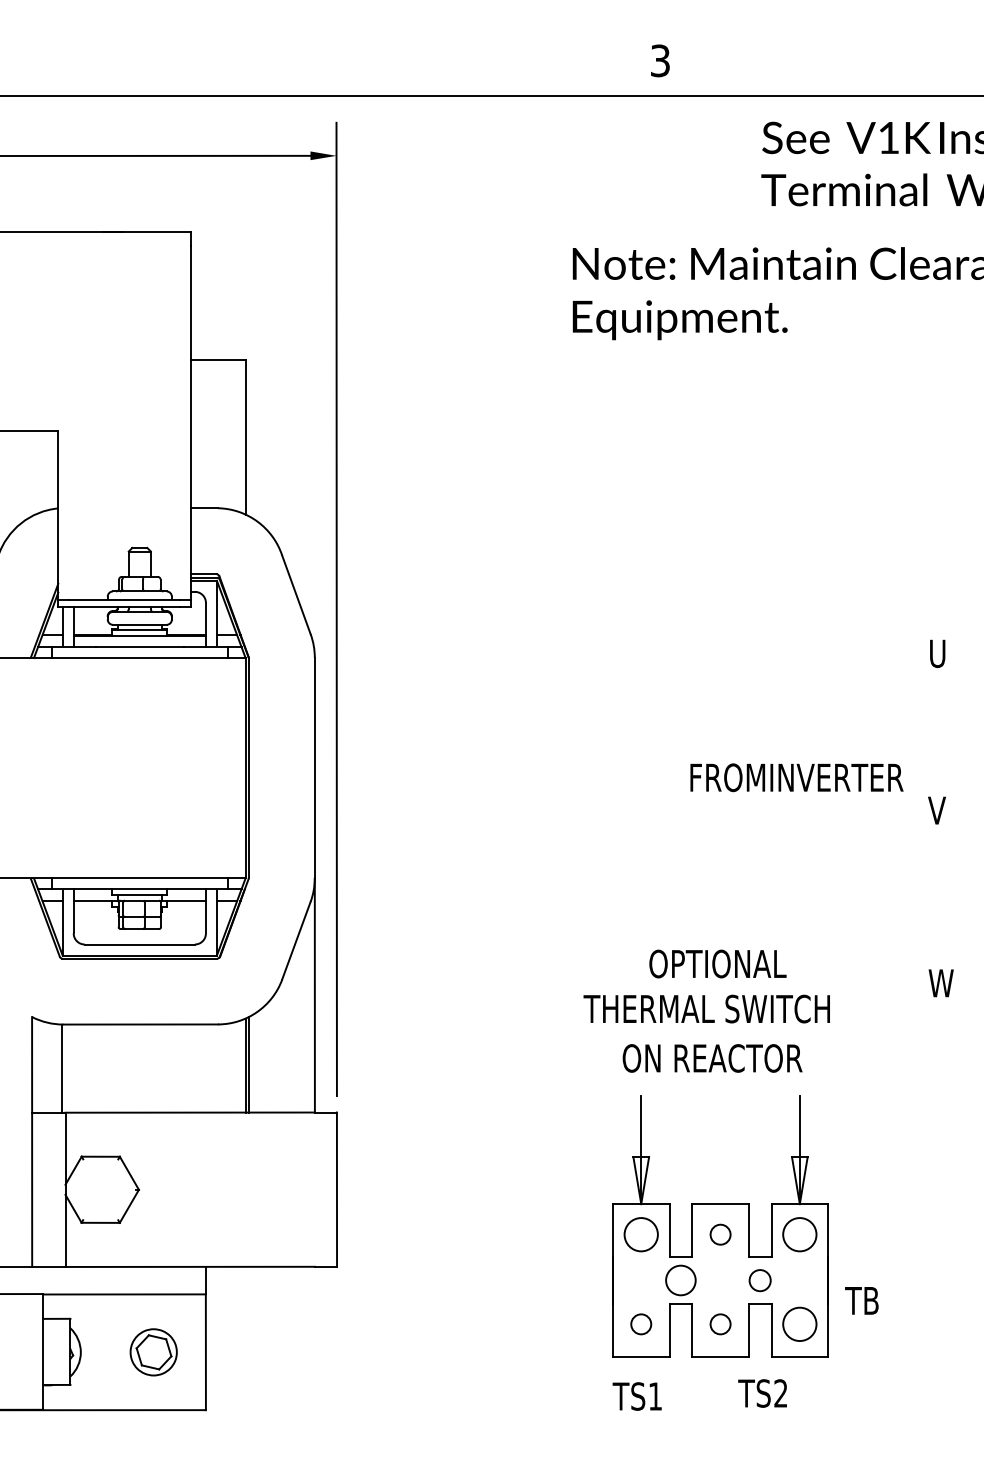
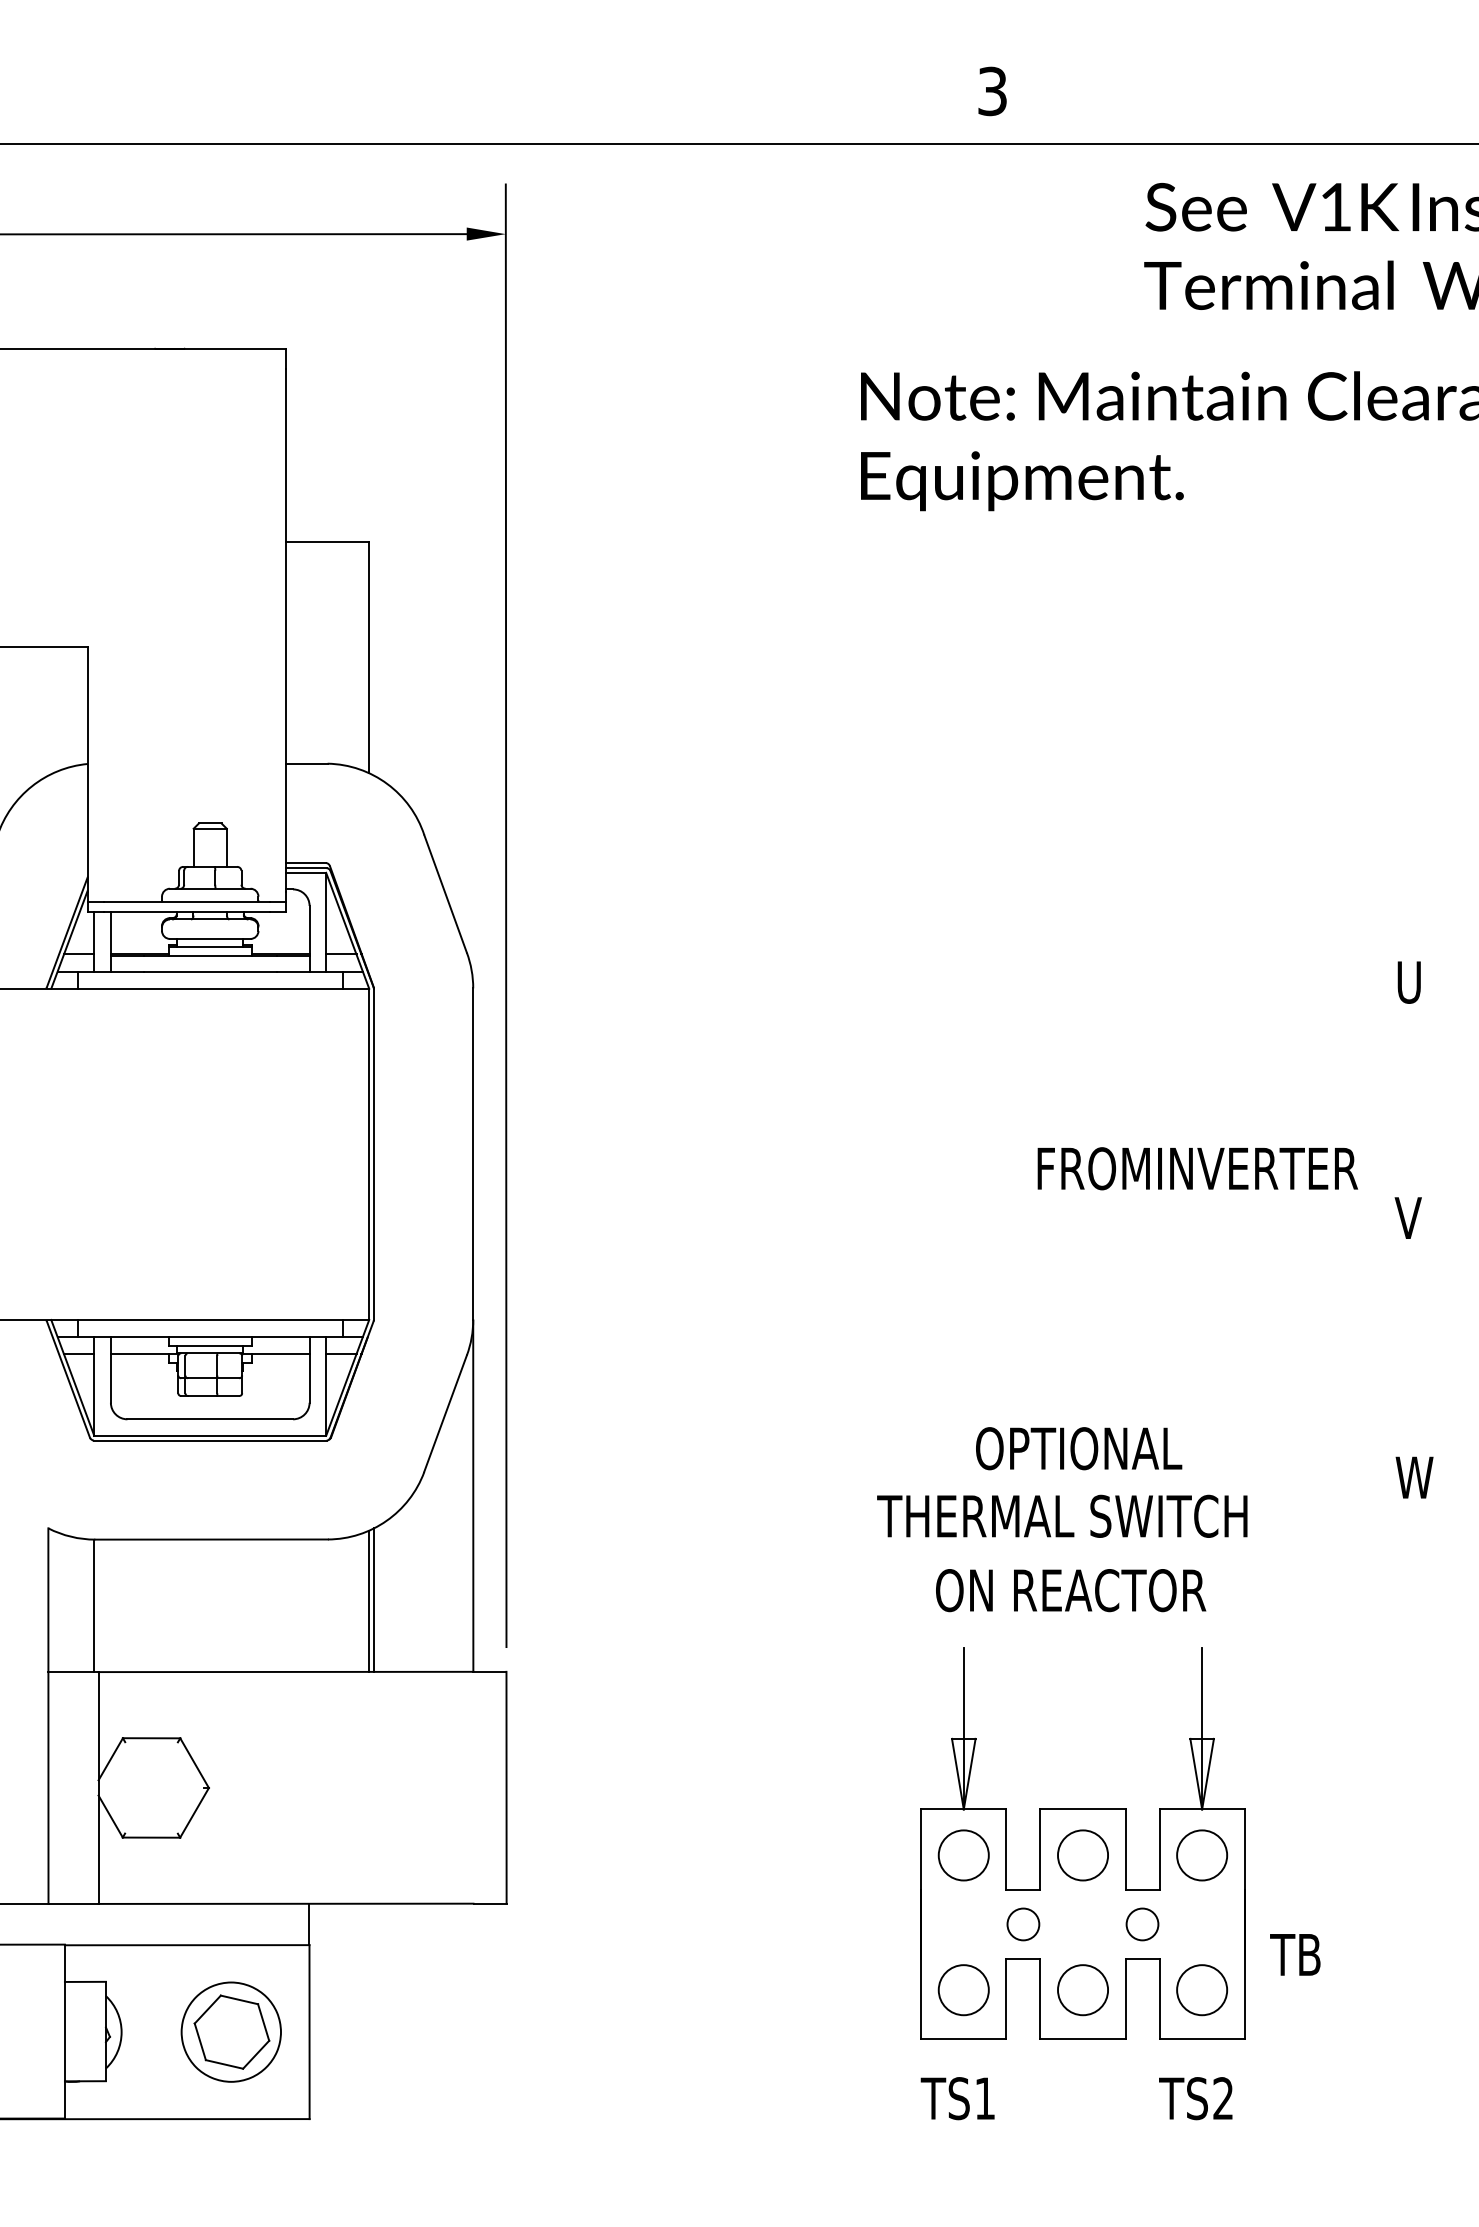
circle: (720, 1234) -> (1082, 1855), size x1.67
circle: (680, 1280) -> (1022, 1924), size x0.71
circle: (640, 1324) -> (962, 1990), size x1.67
circle: (720, 1324) -> (1082, 1990), size x1.67
part: (153, 1352) -> (230, 2032), size x1.43
text: (762, 1393) -> (1195, 2098), moved

